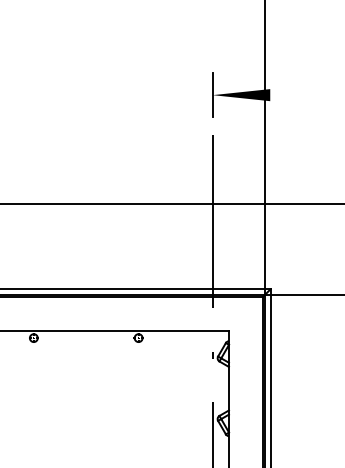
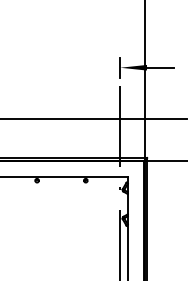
line: (299, 94) -> (160, 67), added

